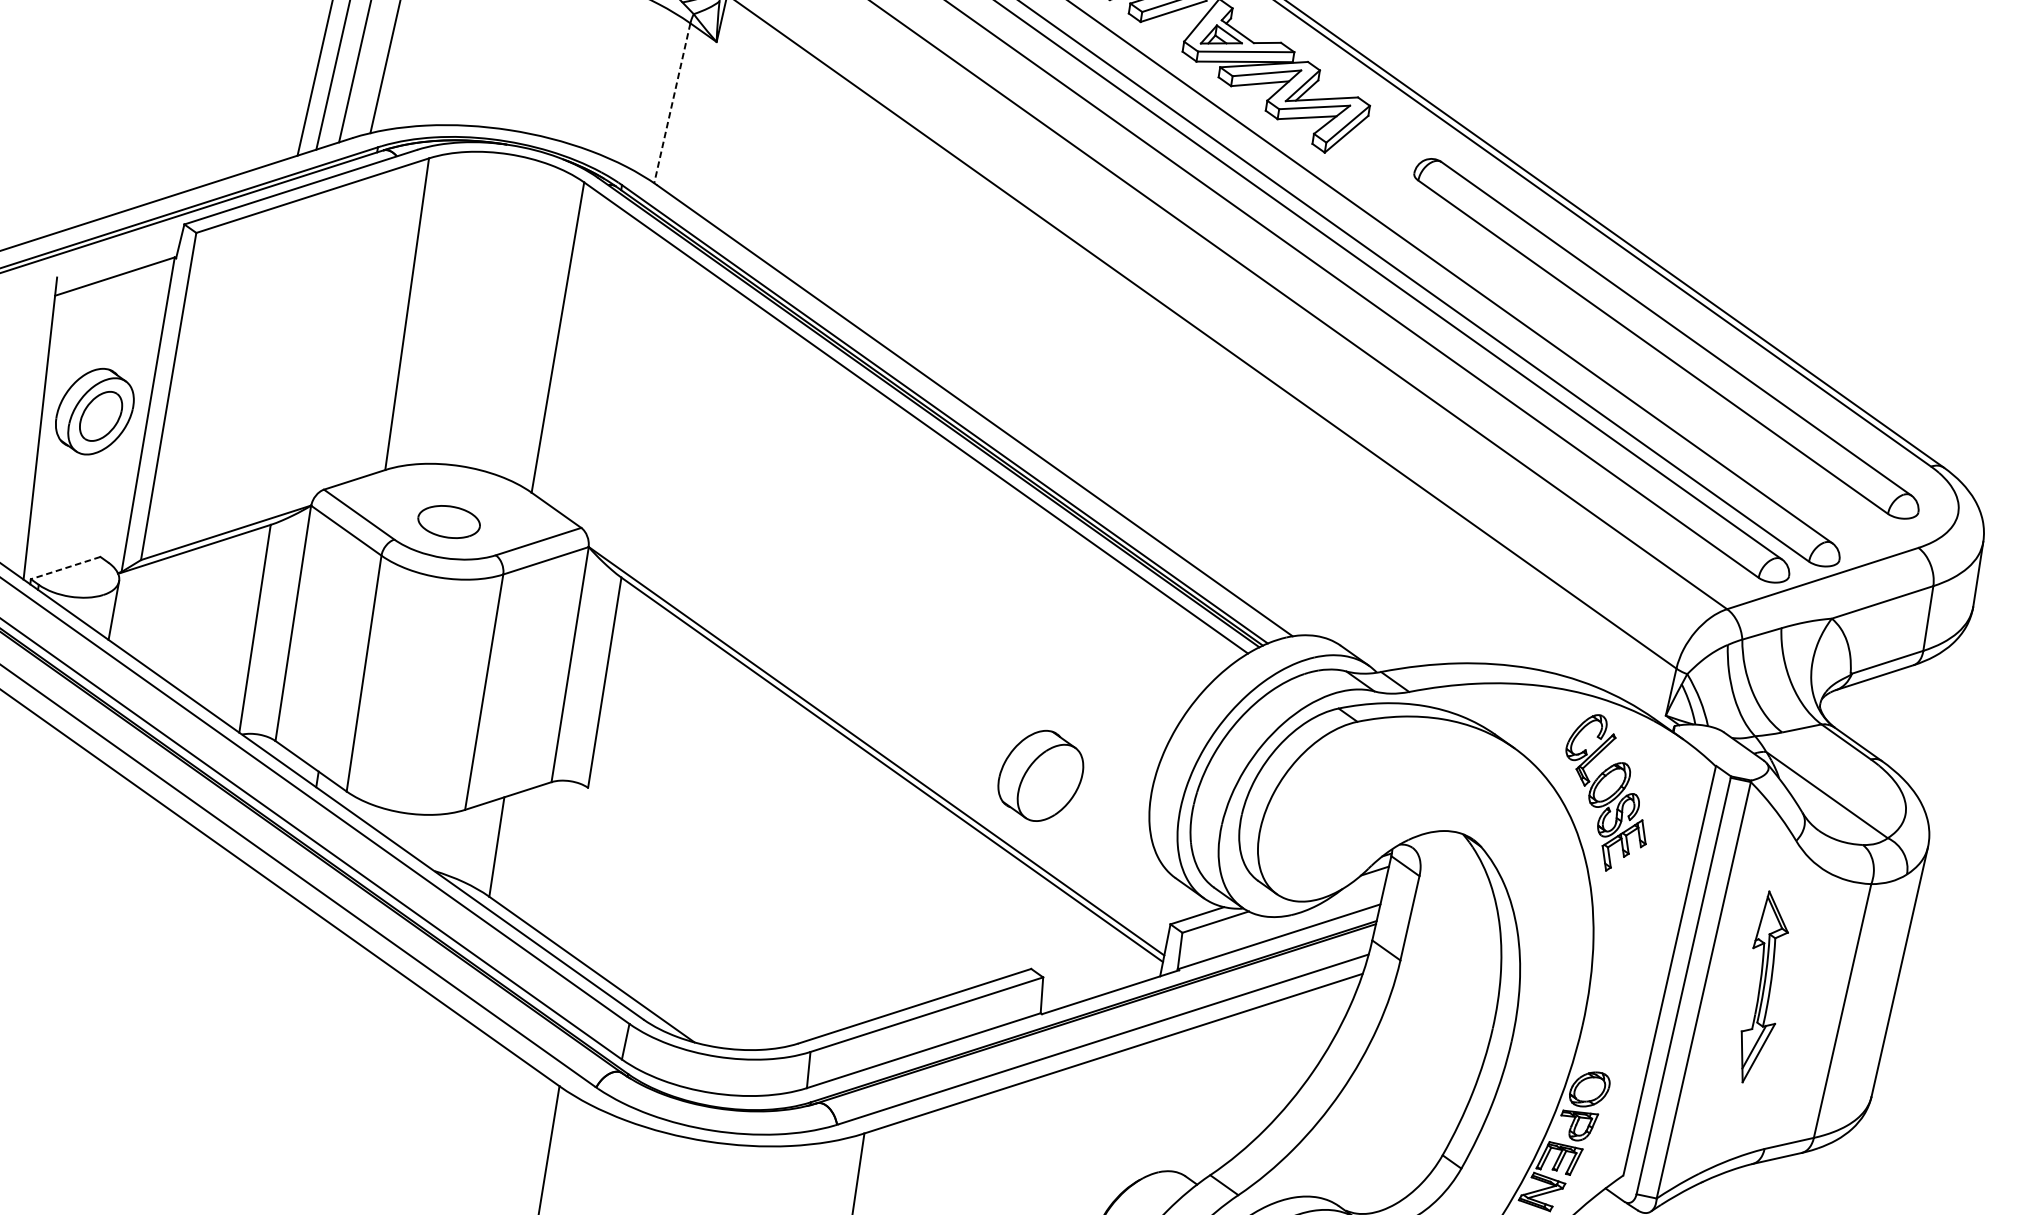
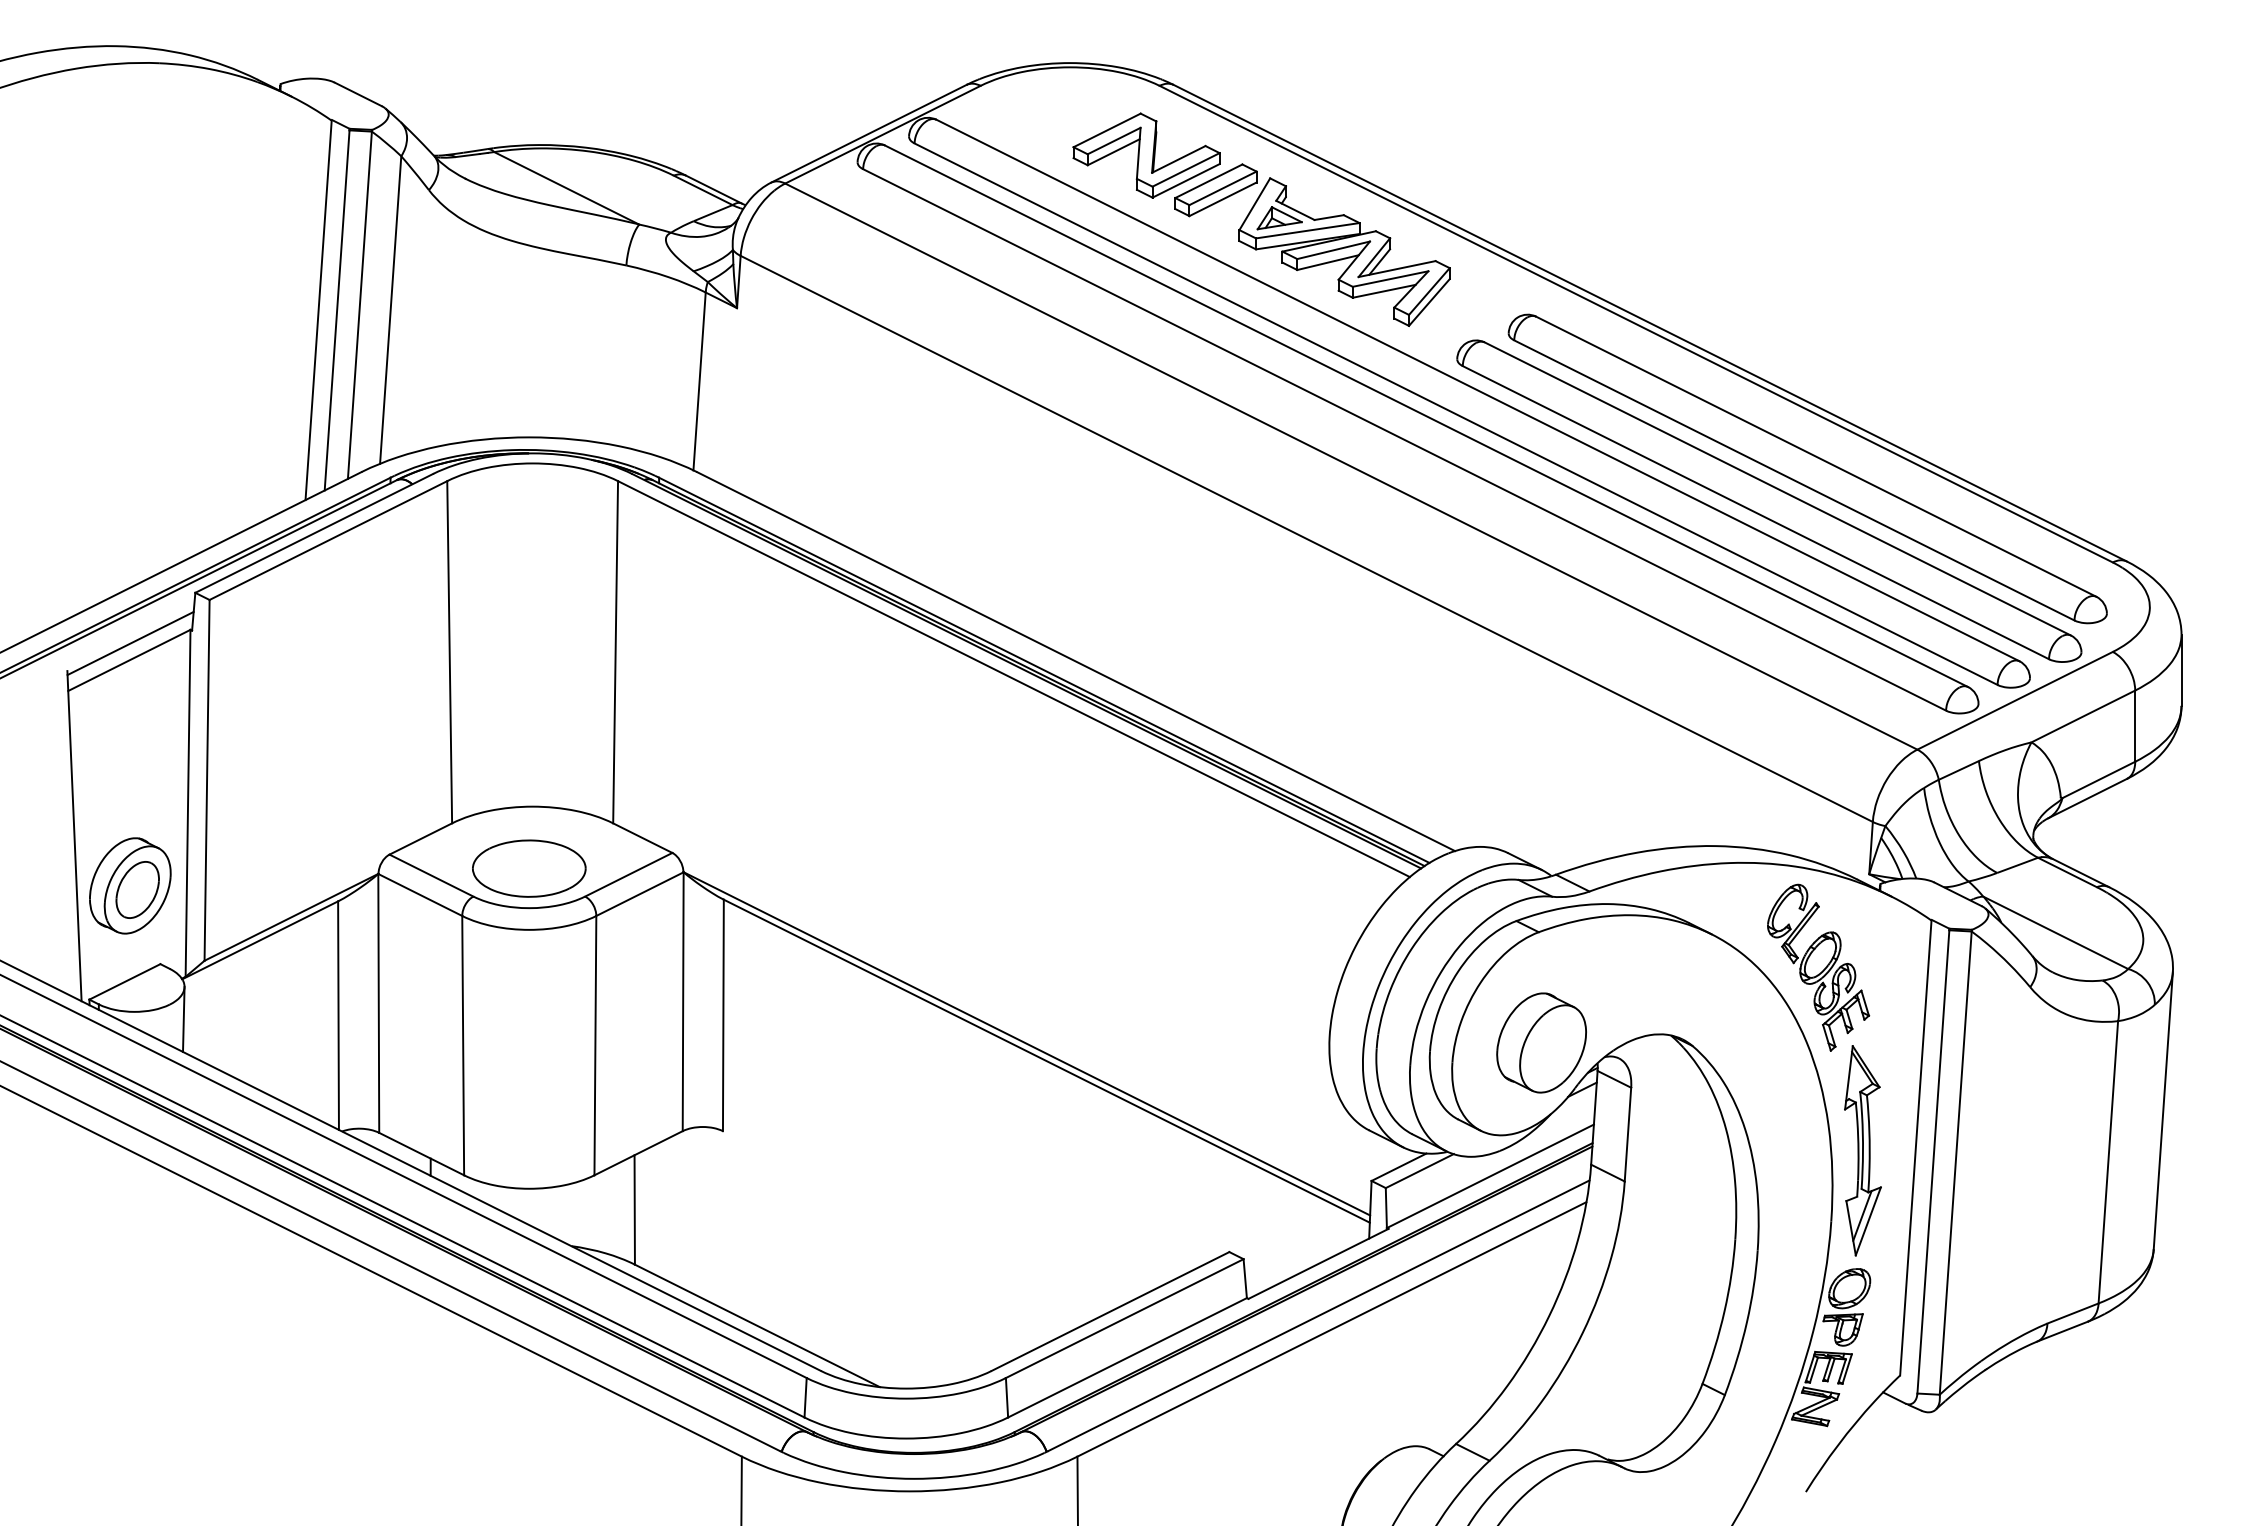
line: (672, 104) -> (699, 382), dashed -> solid
line: (118, 261) -> (130, 643), added
part: (1627, 361) -> (1769, 500), added
part: (95, 411) -> (130, 885), moved
part: (449, 521) -> (529, 868), size x1.67
line: (65, 567) -> (124, 981), dashed -> solid
part: (1040, 775) -> (1541, 1042), moved
part: (1763, 987) -> (1862, 1150), moved

